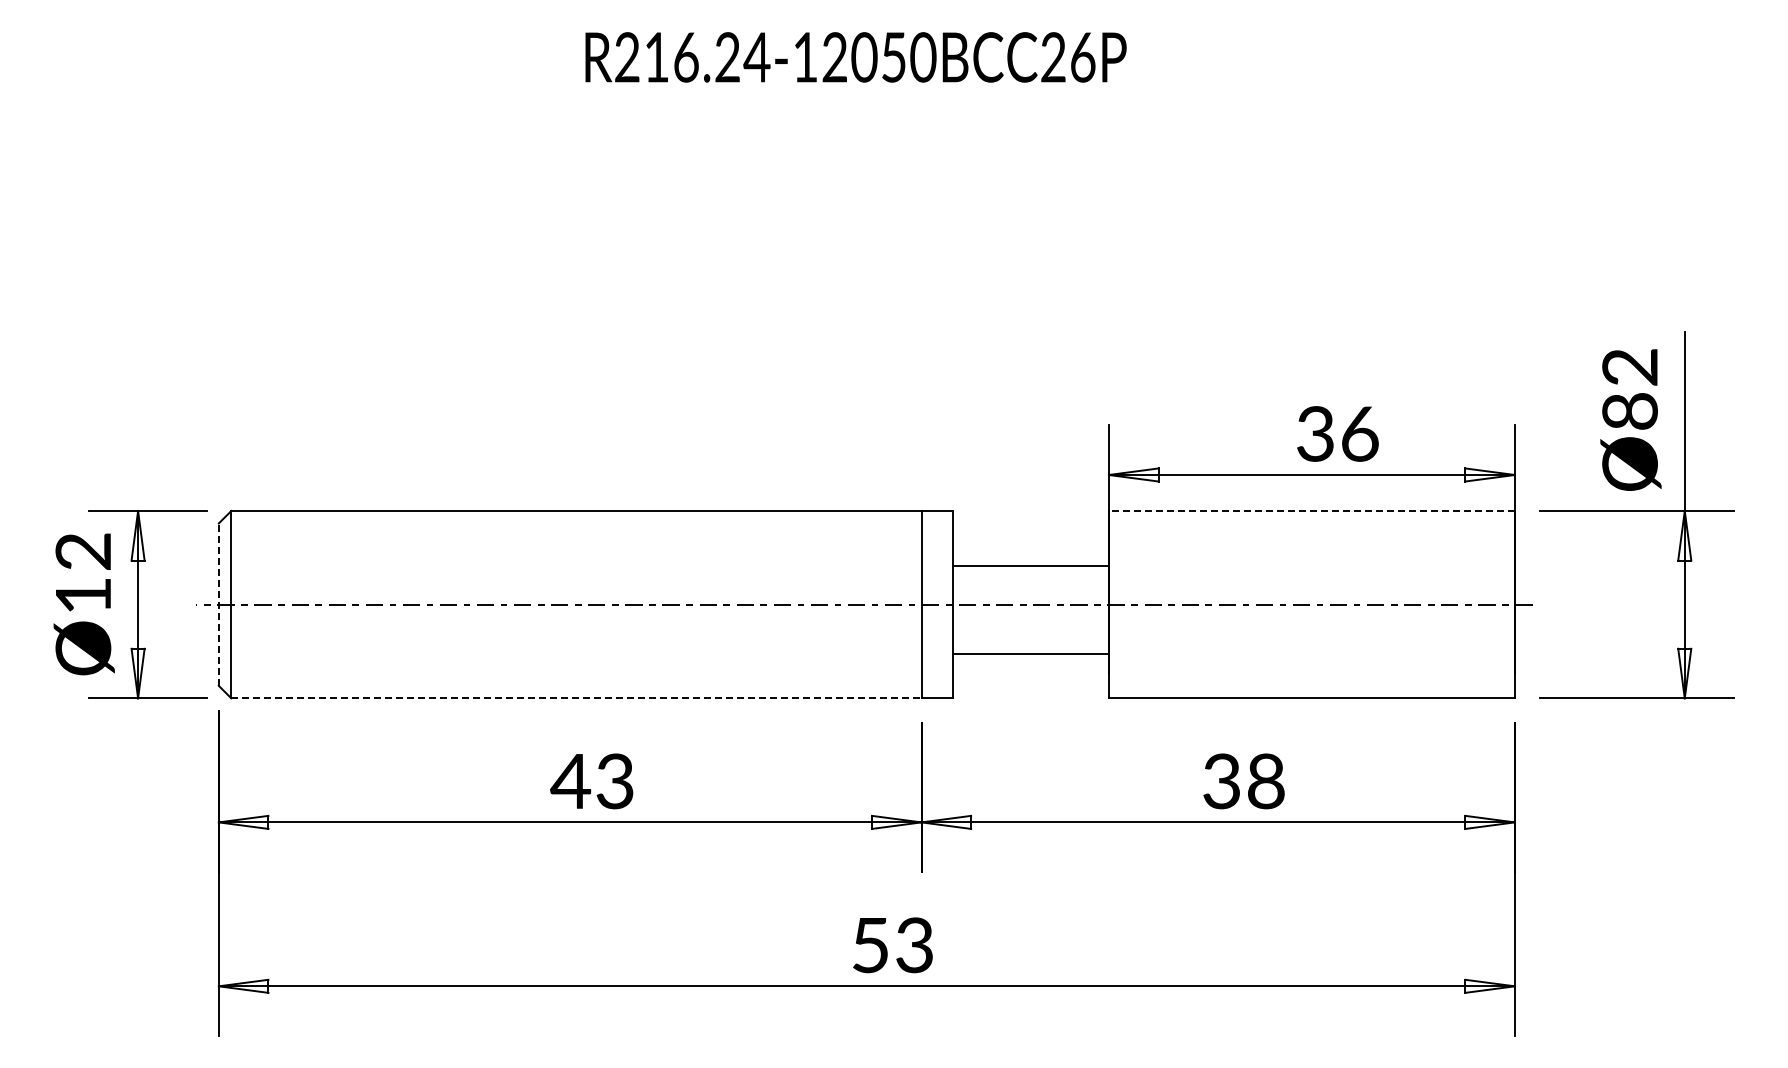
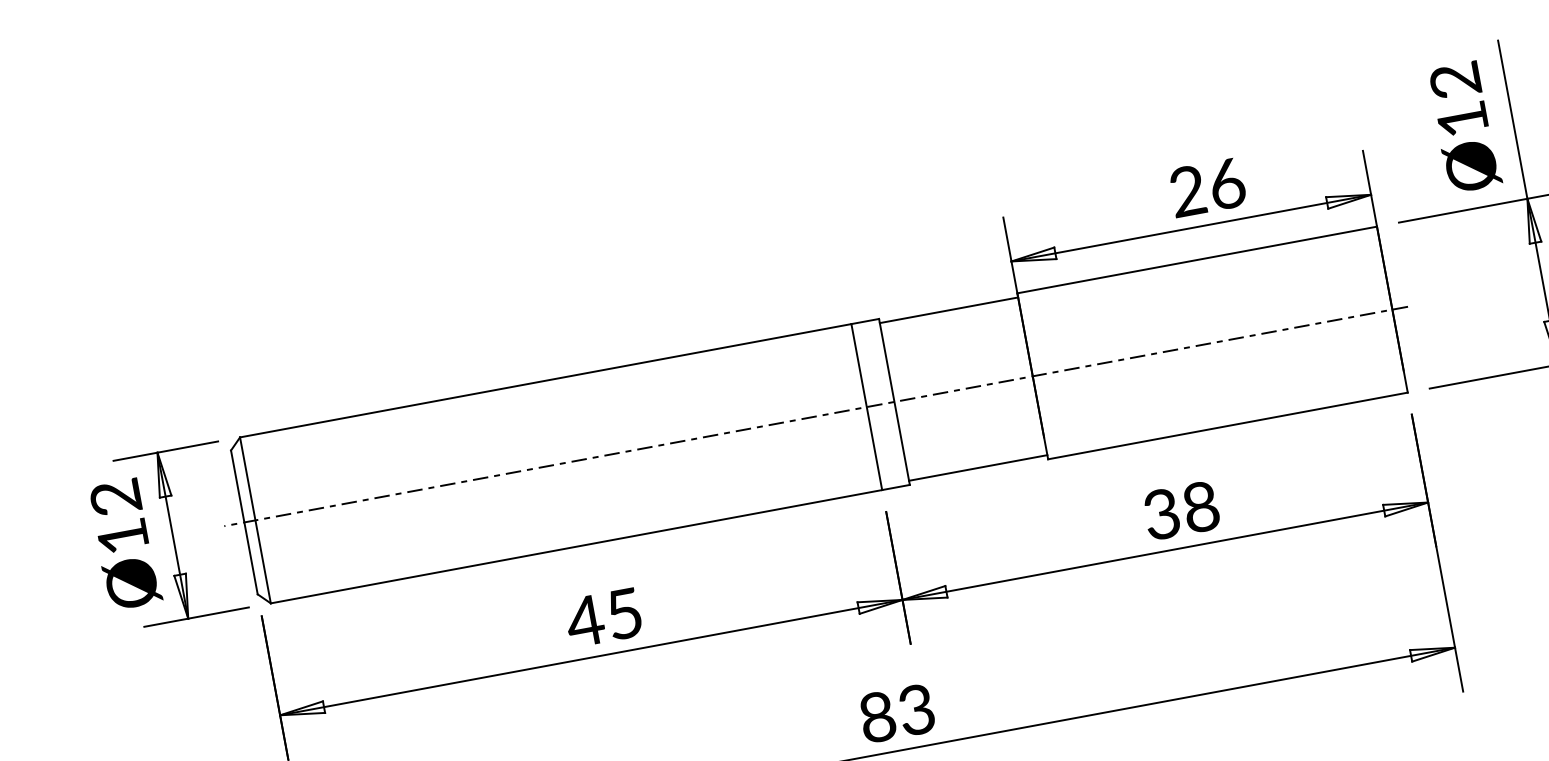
text: (1629, 411) -> (1462, 119), Ø82 -> Ø12
text: (1315, 434) -> (1187, 191), 36 -> 26
line: (1311, 510) -> (1196, 259), dashed -> solid
line: (1030, 565) -> (948, 310), moved
line: (218, 604) -> (244, 522), dashed -> solid
line: (1030, 653) -> (977, 467), moved
line: (576, 698) -> (576, 546), dashed -> solid
text: (614, 781) -> (623, 614), 43 -> 45
text: (870, 945) -> (877, 717), 53 -> 83

